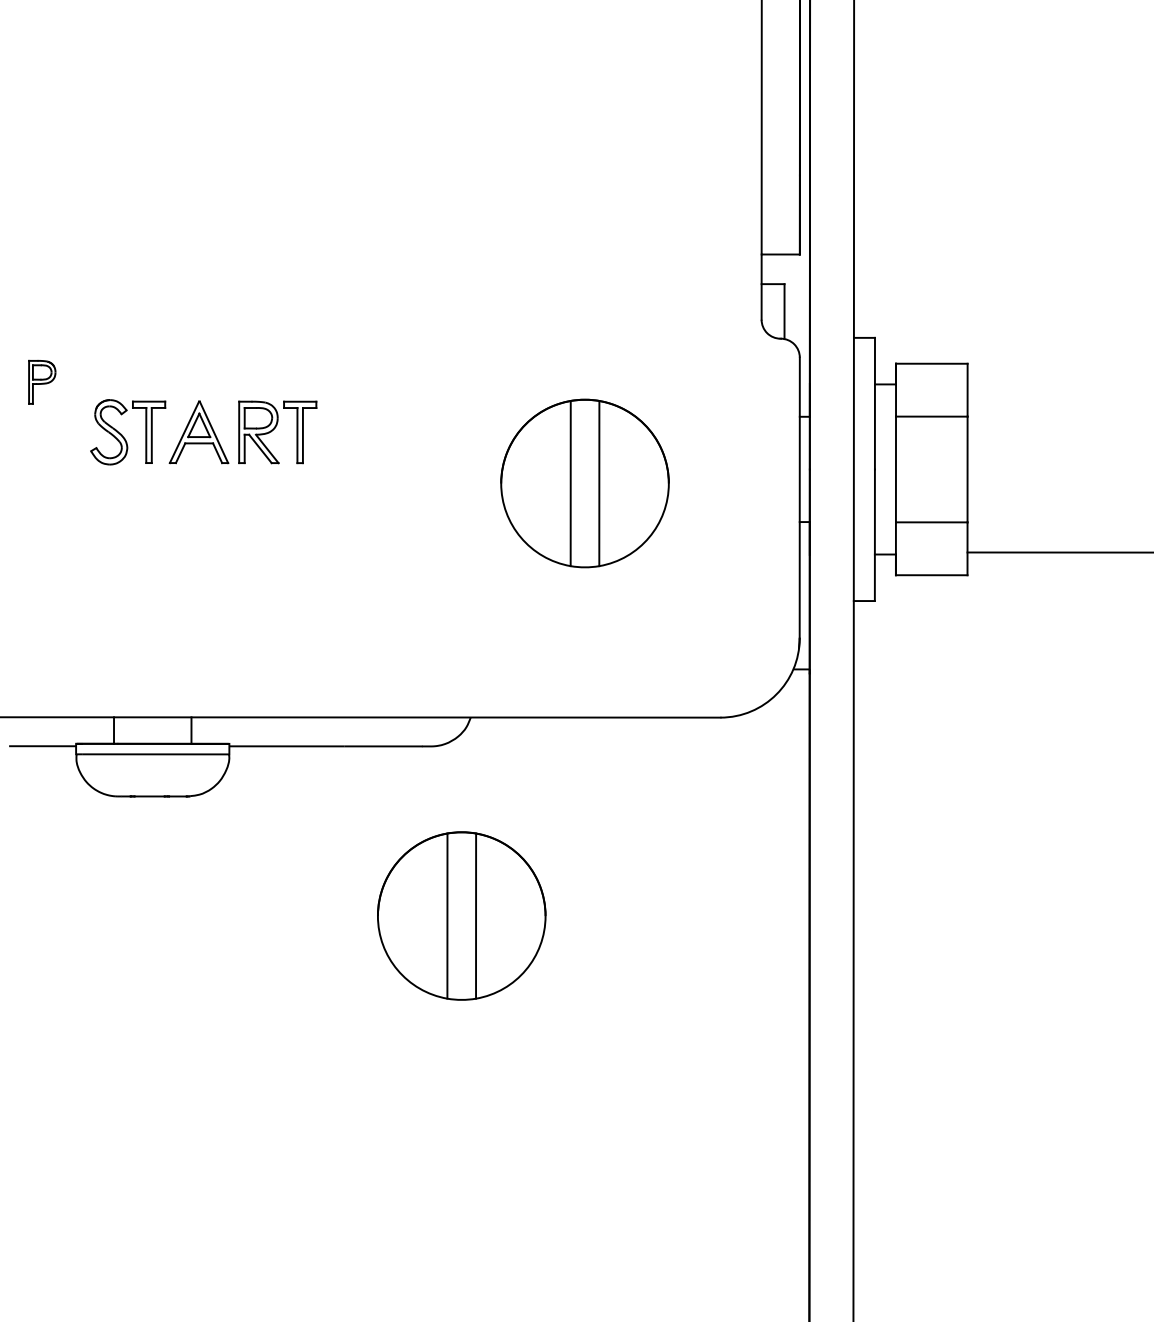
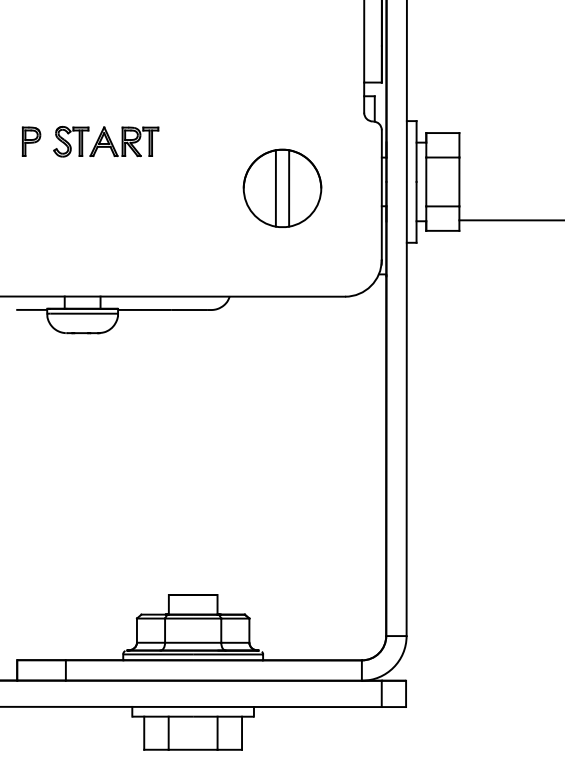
part: (42, 381) -> (31, 141), size x1.43
part: (204, 431) -> (106, 141), moved
part: (461, 913) -> (225, 387), removed

